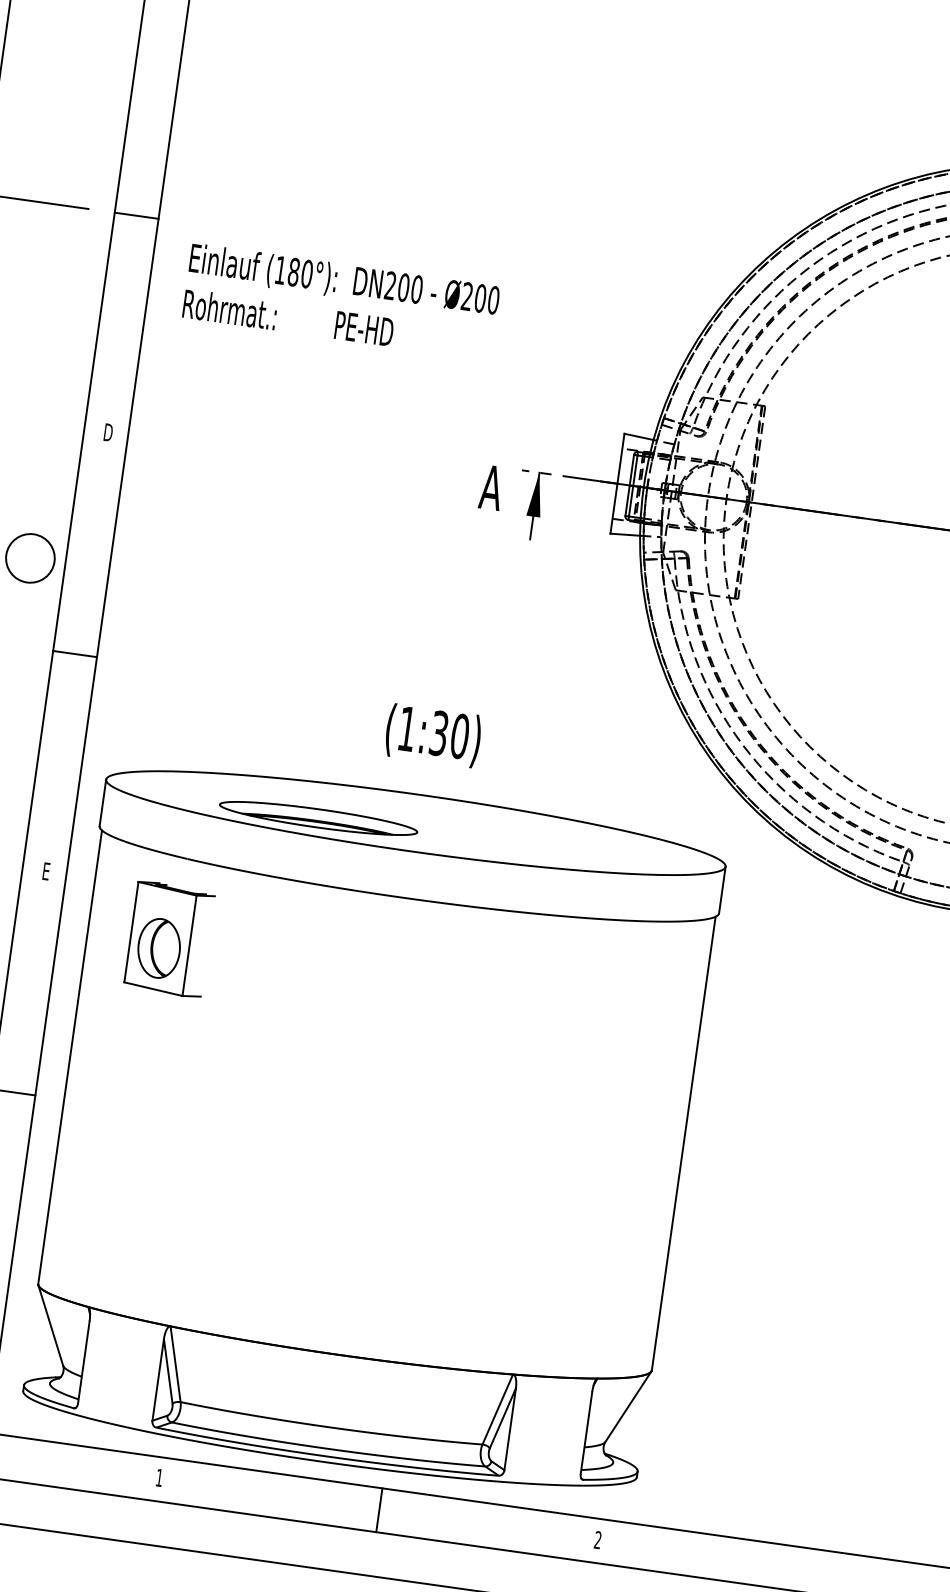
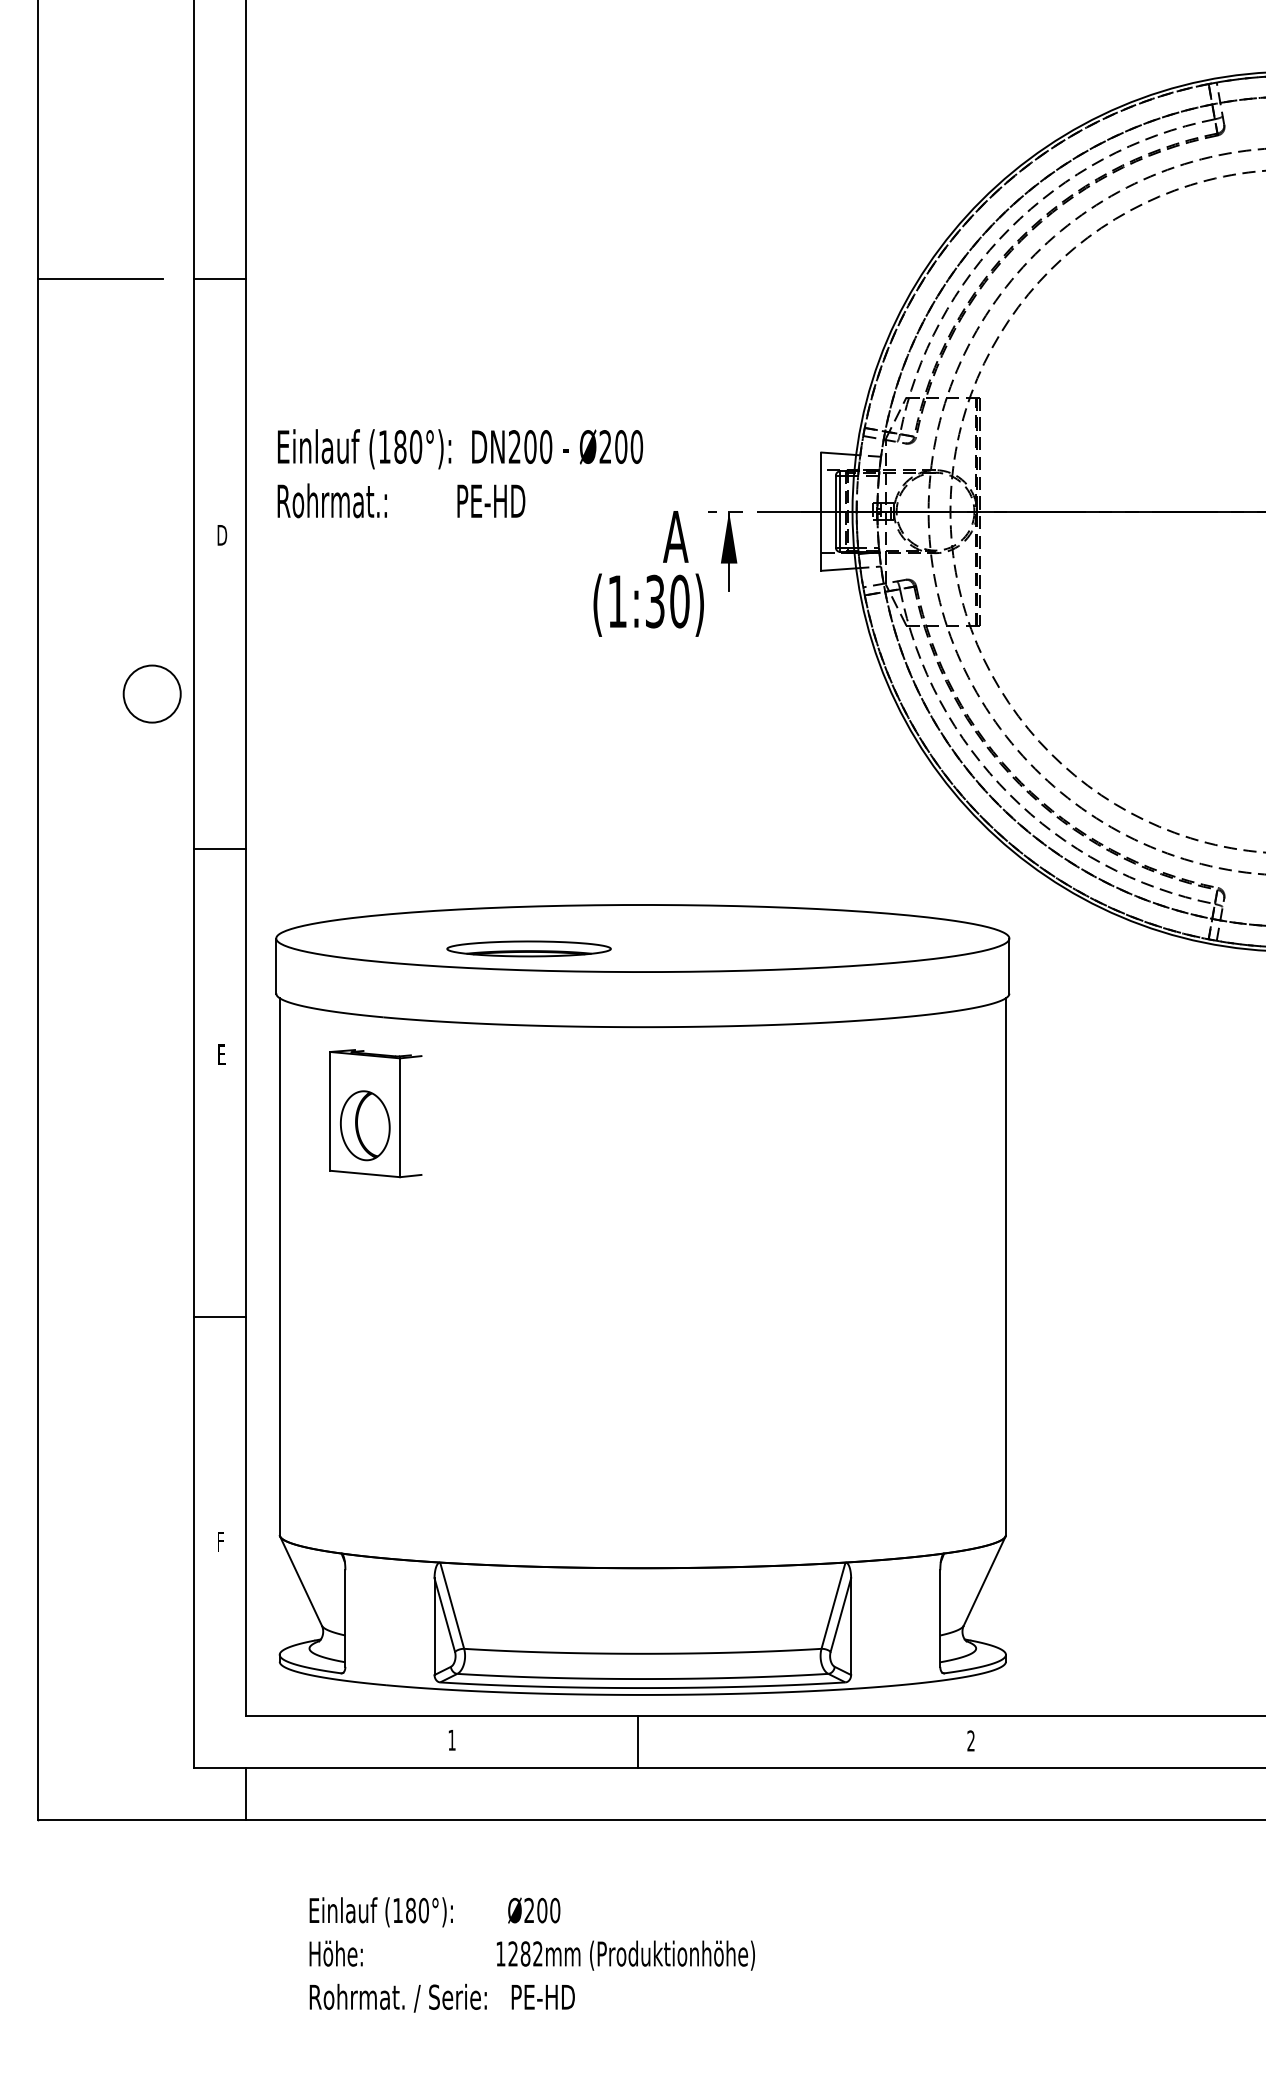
text: (341, 301) -> (460, 473), moved
line: (74, 653) -> (219, 848), moved
text: (433, 735) -> (648, 604), moved
part: (318, 818) -> (528, 948), size x0.7
line: (379, 1509) -> (638, 1741), moved

